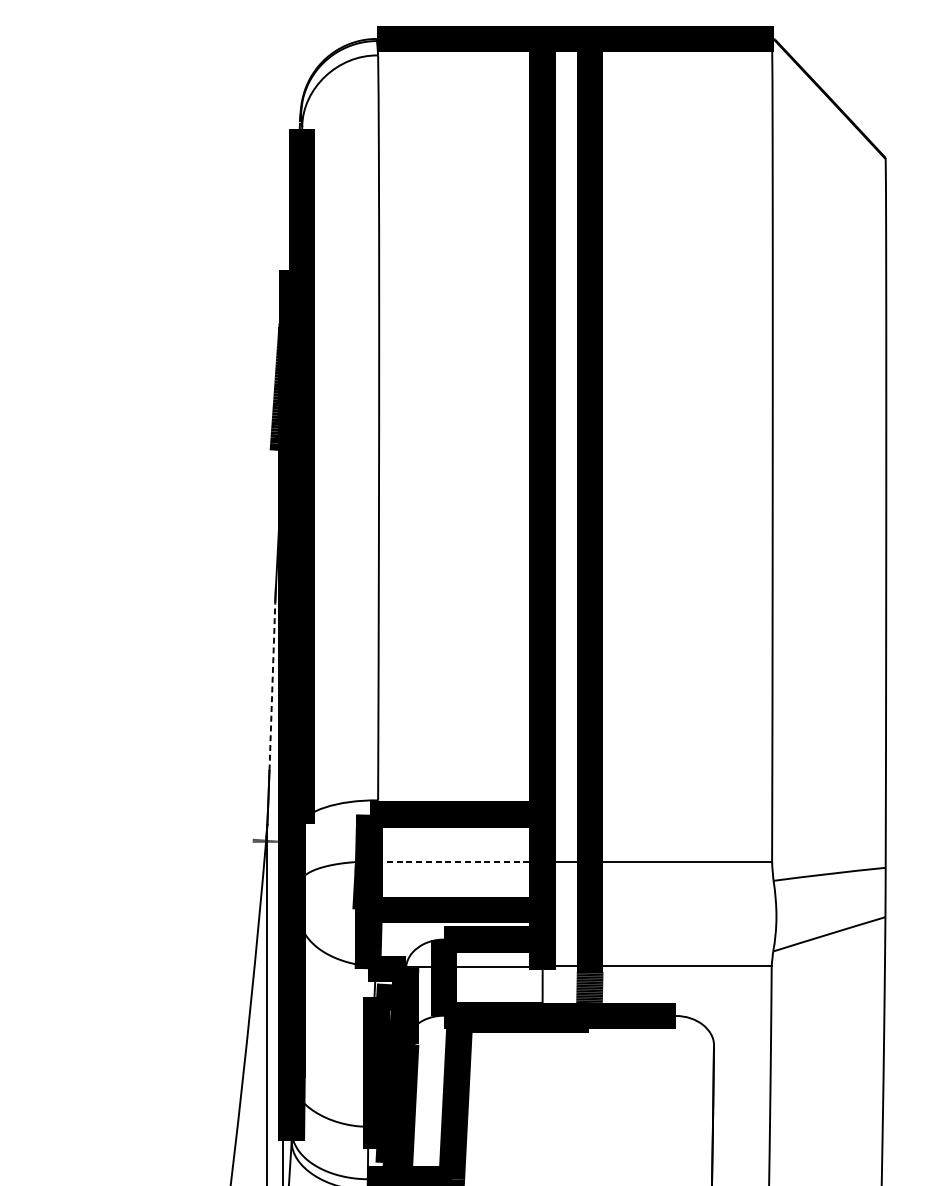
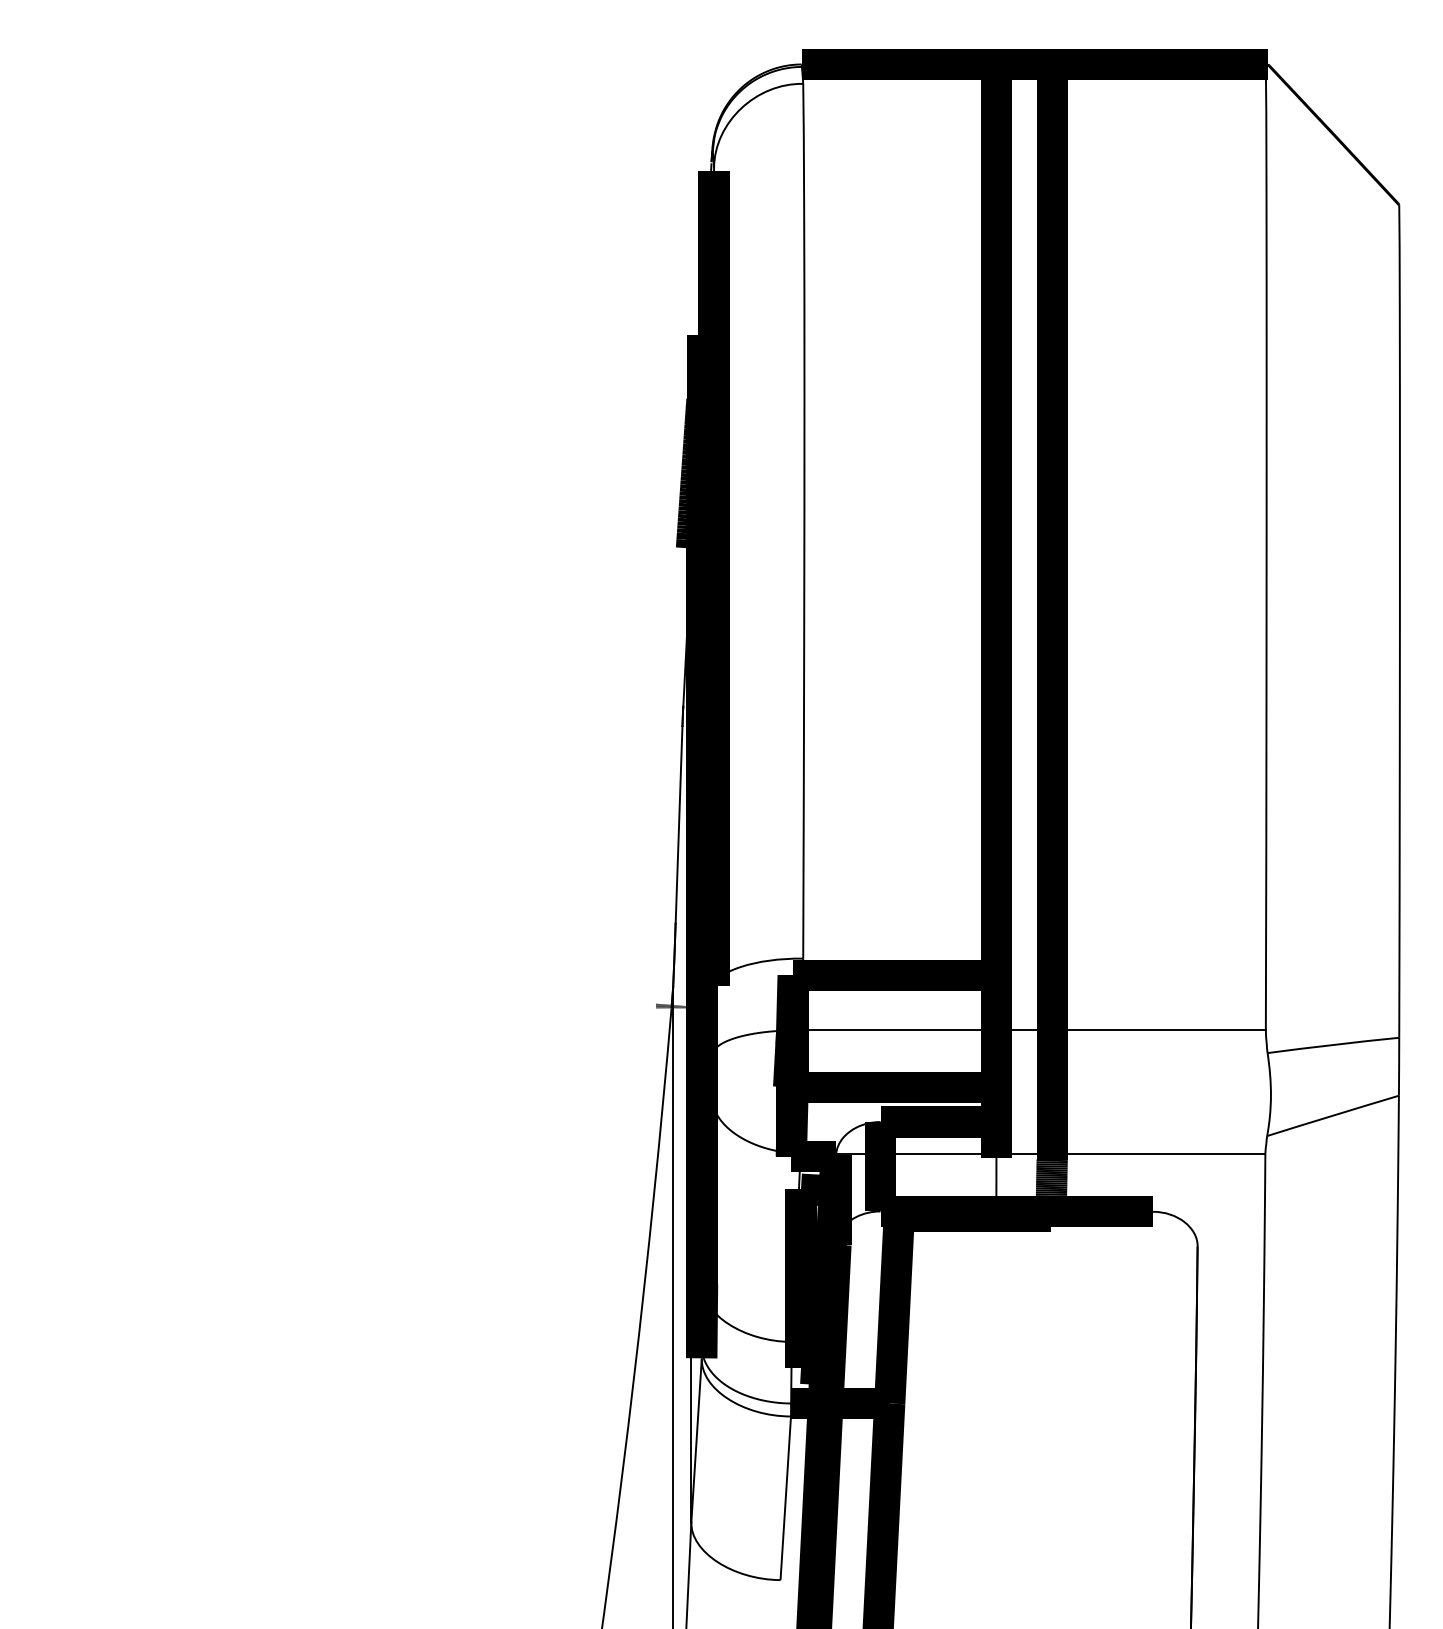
line: (272, 686) -> (679, 824), dashed -> solid
line: (460, 861) -> (899, 1030), dashed -> solid

